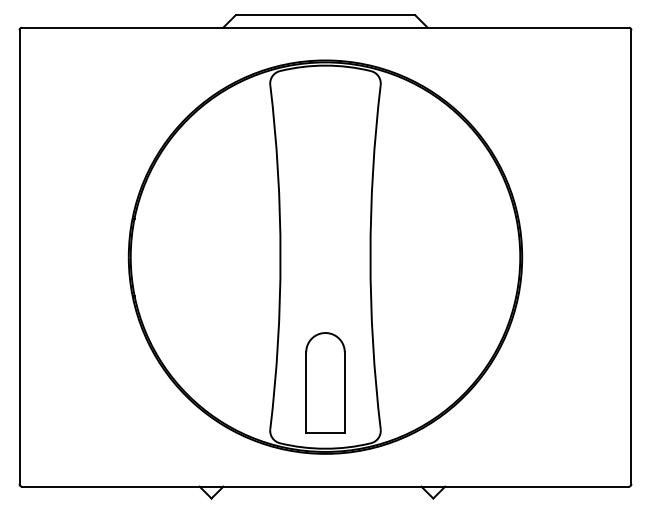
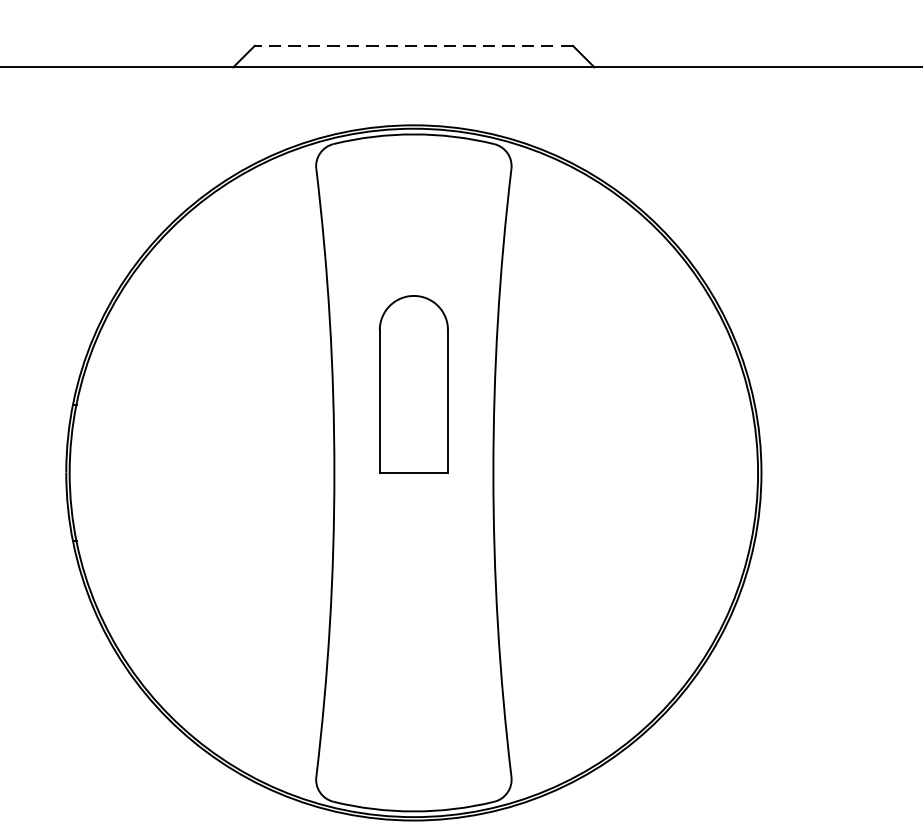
line: (325, 15) -> (413, 45), solid -> dashed
part: (325, 382) -> (413, 383), moved

